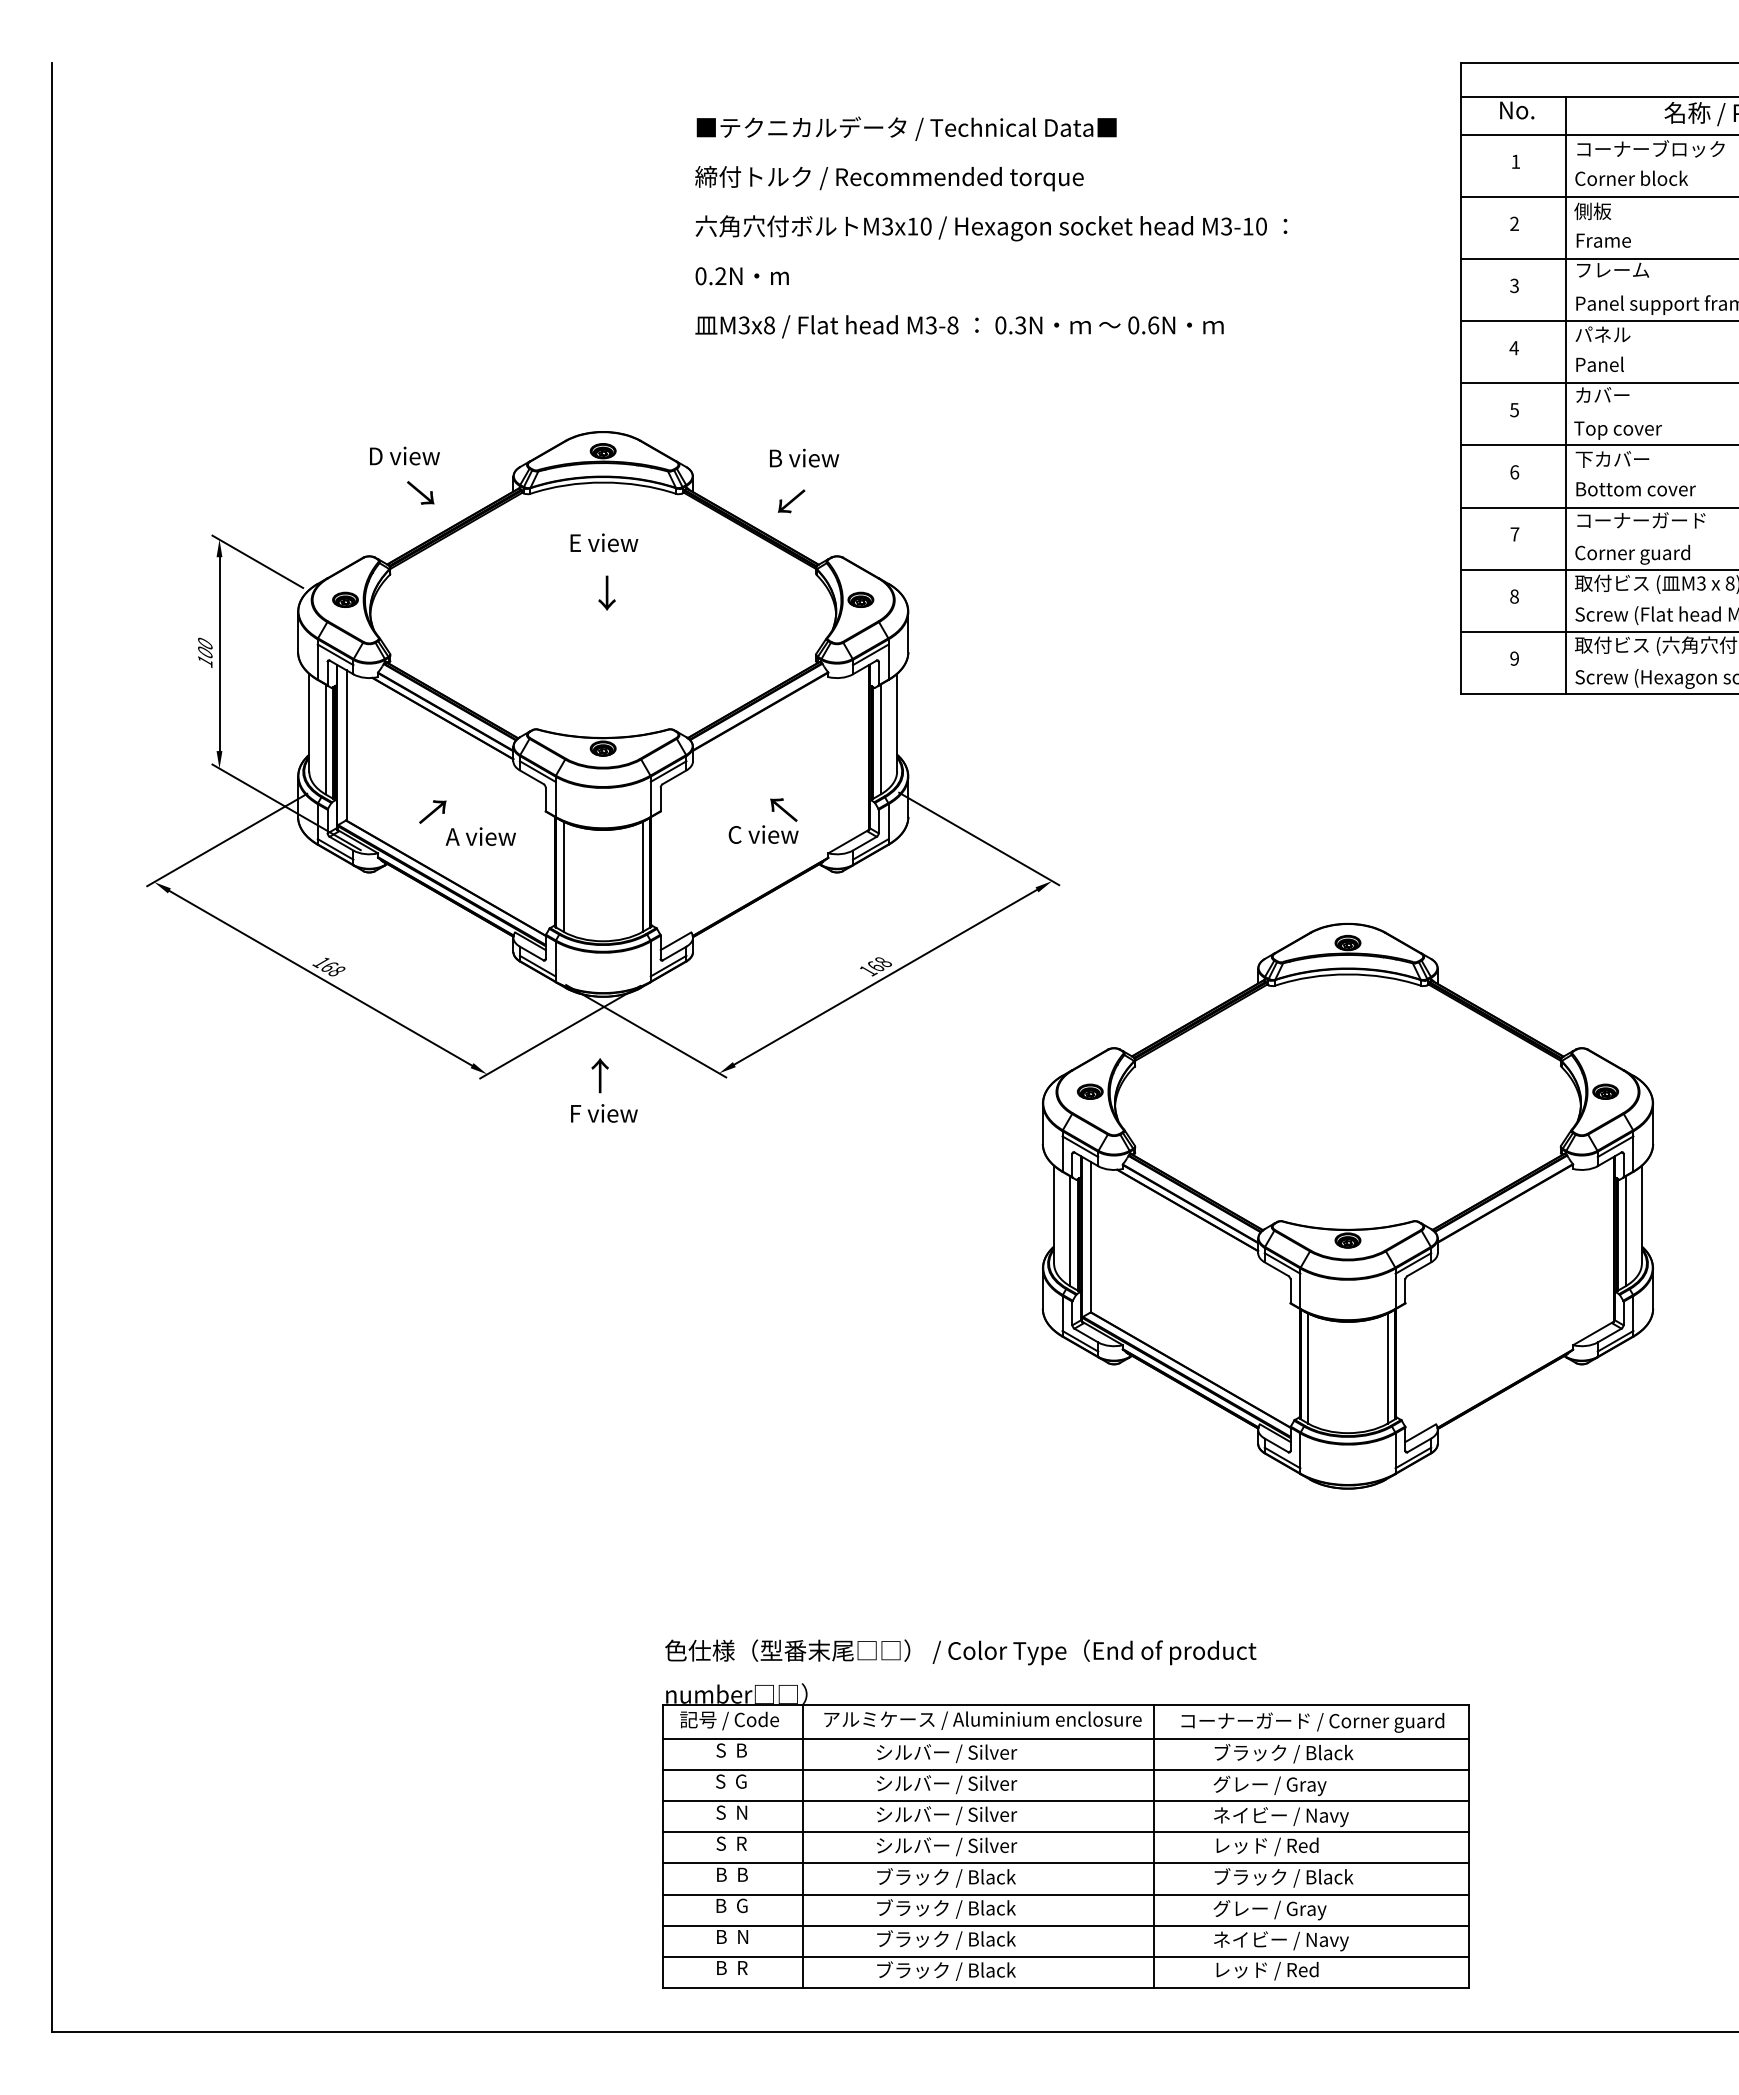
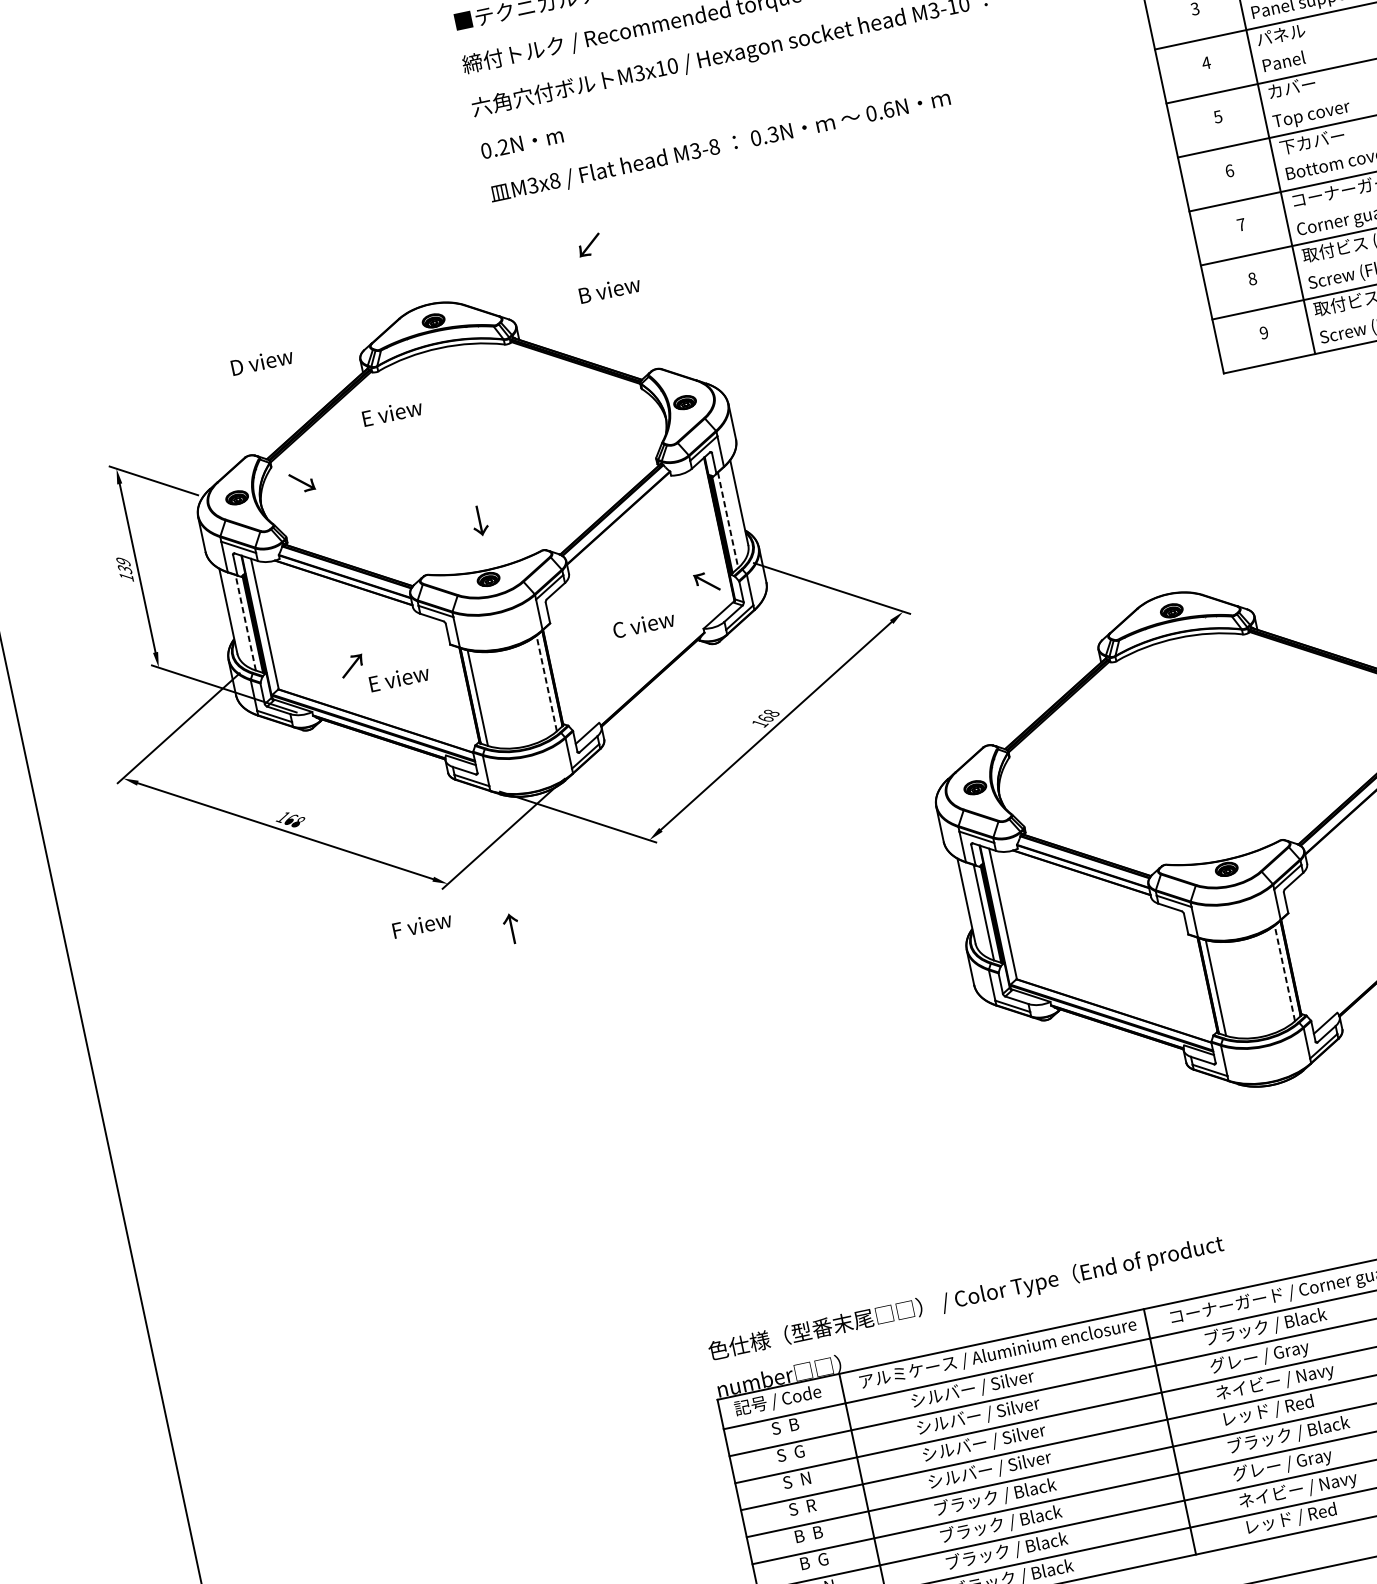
text: (420, 492) -> (301, 481), moved
text: (791, 501) -> (589, 245), moved
text: (604, 542) -> (392, 412), moved
text: (606, 592) -> (479, 520), moved
text: (205, 648) -> (124, 565), 100 -> 139
line: (325, 739) -> (245, 622), solid -> dashed
line: (880, 739) -> (727, 520), solid -> dashed
text: (783, 809) -> (706, 582), moved
text: (480, 836) -> (398, 678), A view -> E view
line: (642, 876) -> (546, 683), solid -> dashed
text: (599, 1075) -> (511, 928), moved
text: (604, 1113) -> (422, 924), moved
line: (1387, 1368) -> (1284, 973), solid -> dashed

